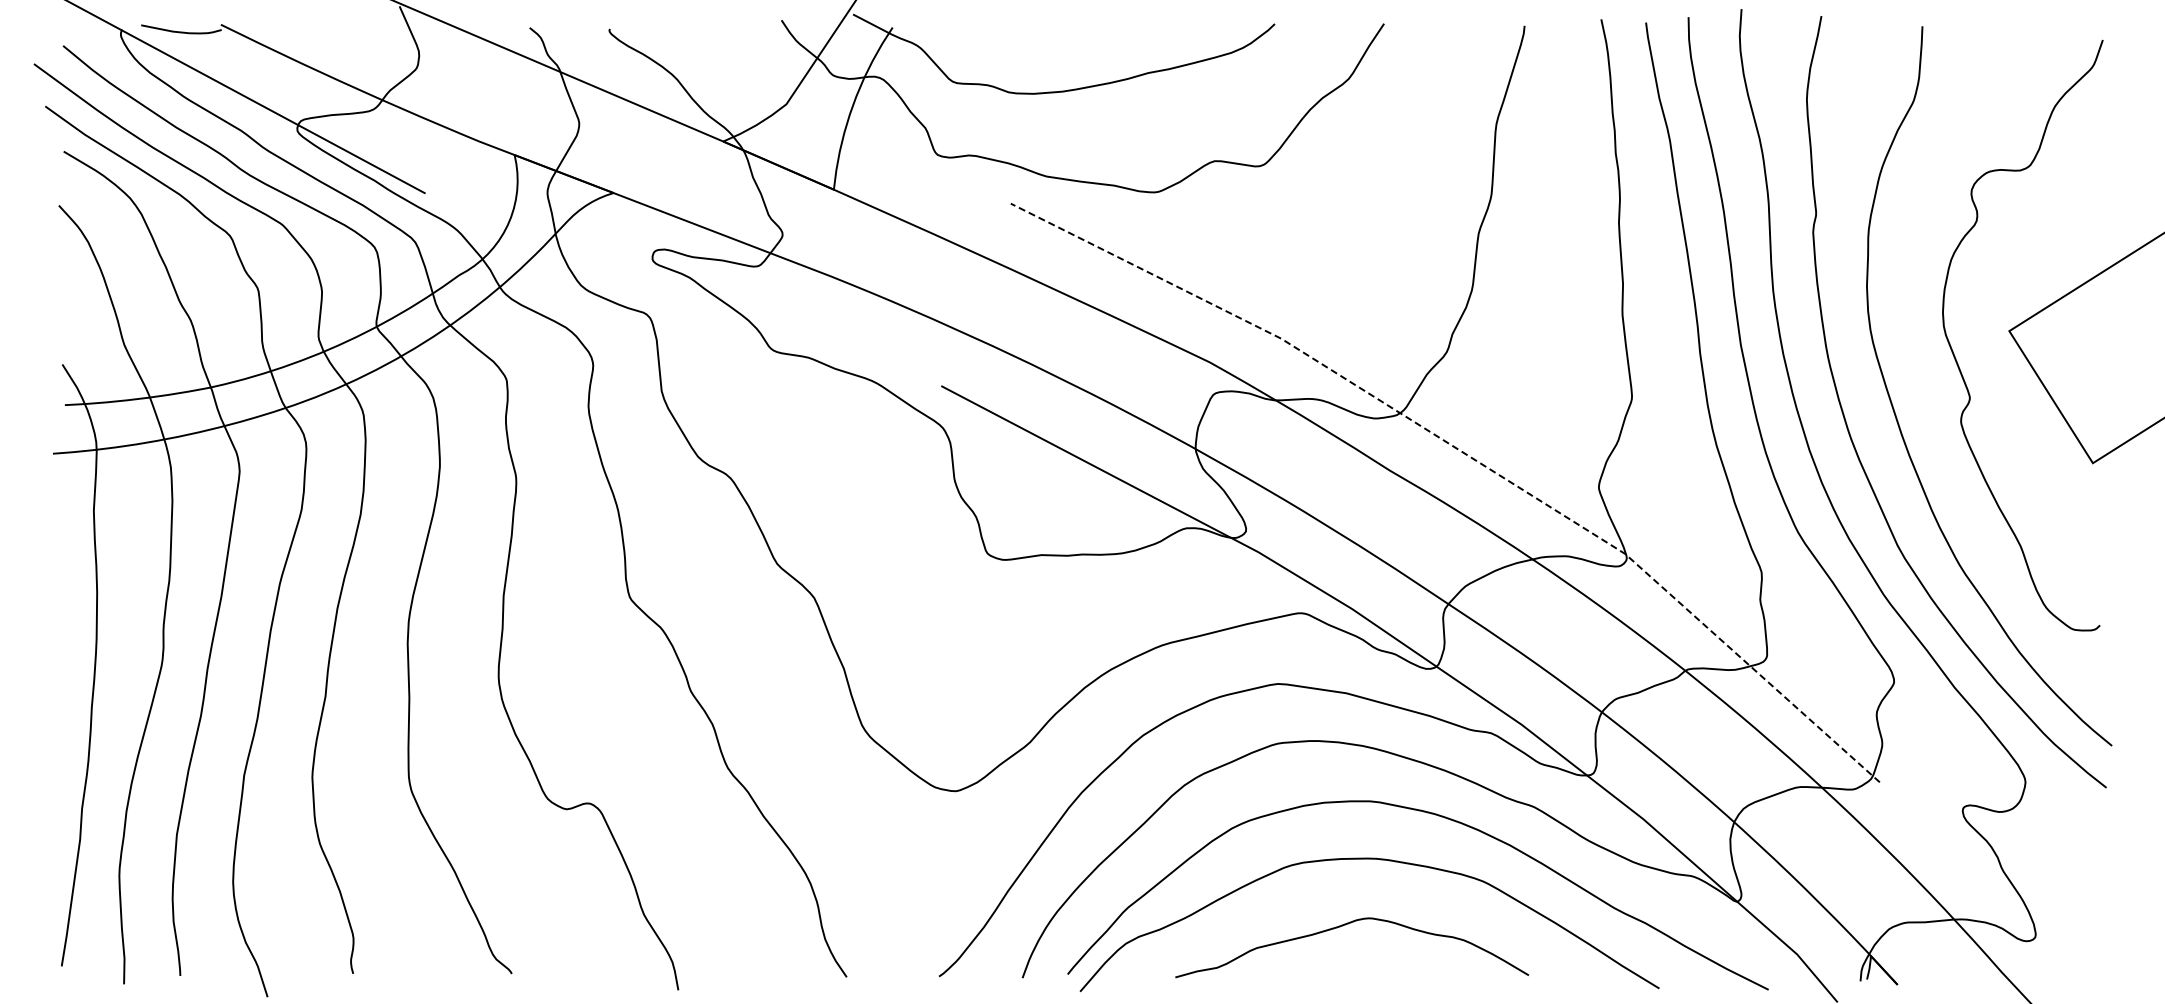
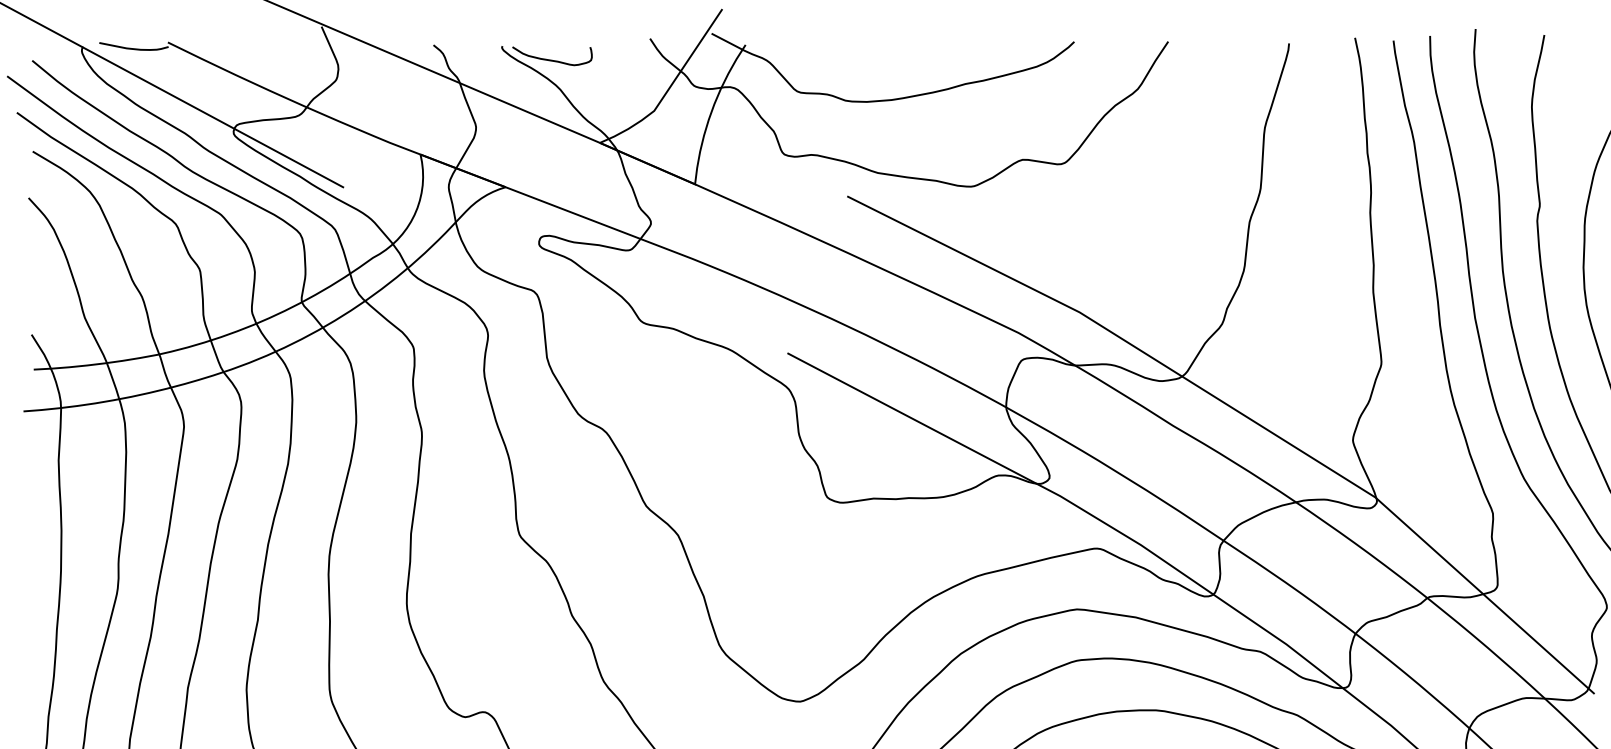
curve: (666, 44) -> (551, 59), added
line: (1470, 456) -> (1242, 413), dashed -> solid

